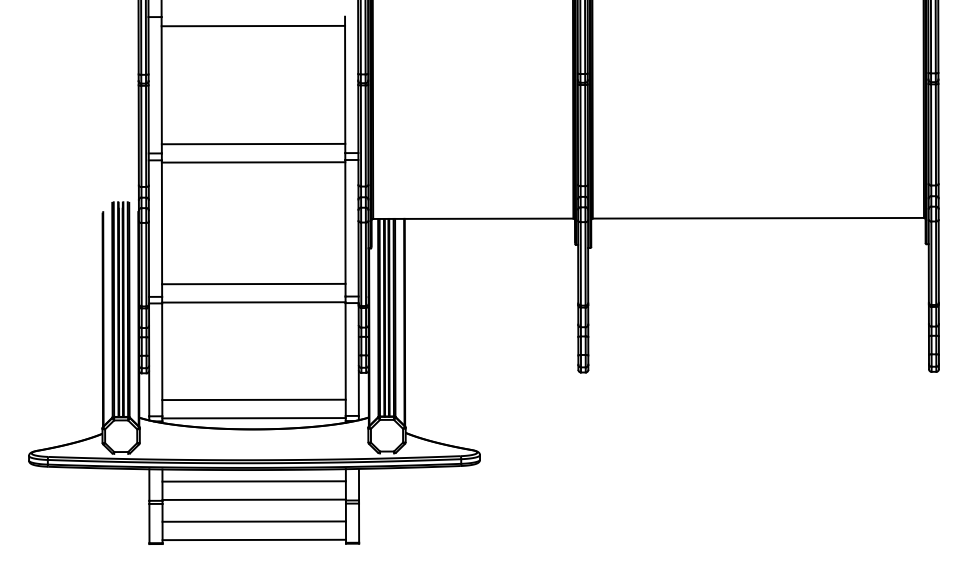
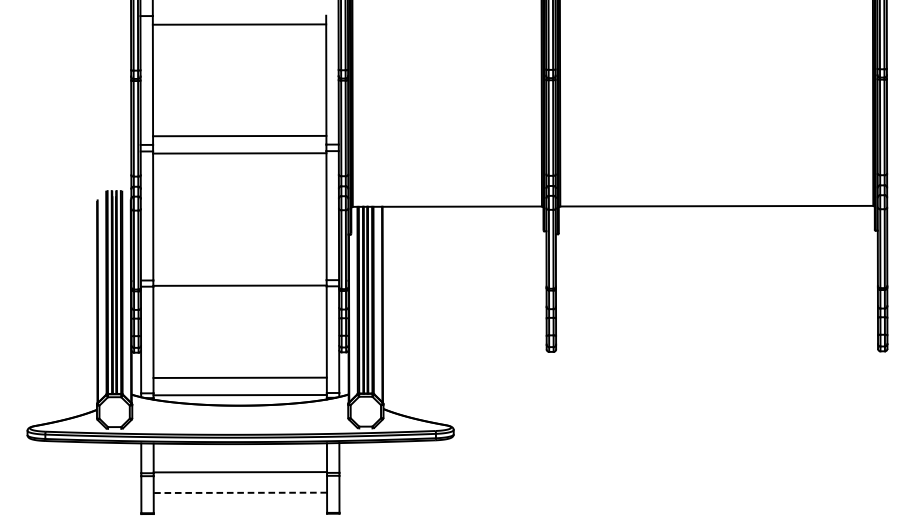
line: (253, 283) -> (239, 267), removed
line: (253, 481) -> (239, 454), removed
line: (254, 521) -> (240, 492), solid -> dashed
line: (254, 539) -> (240, 509), removed

